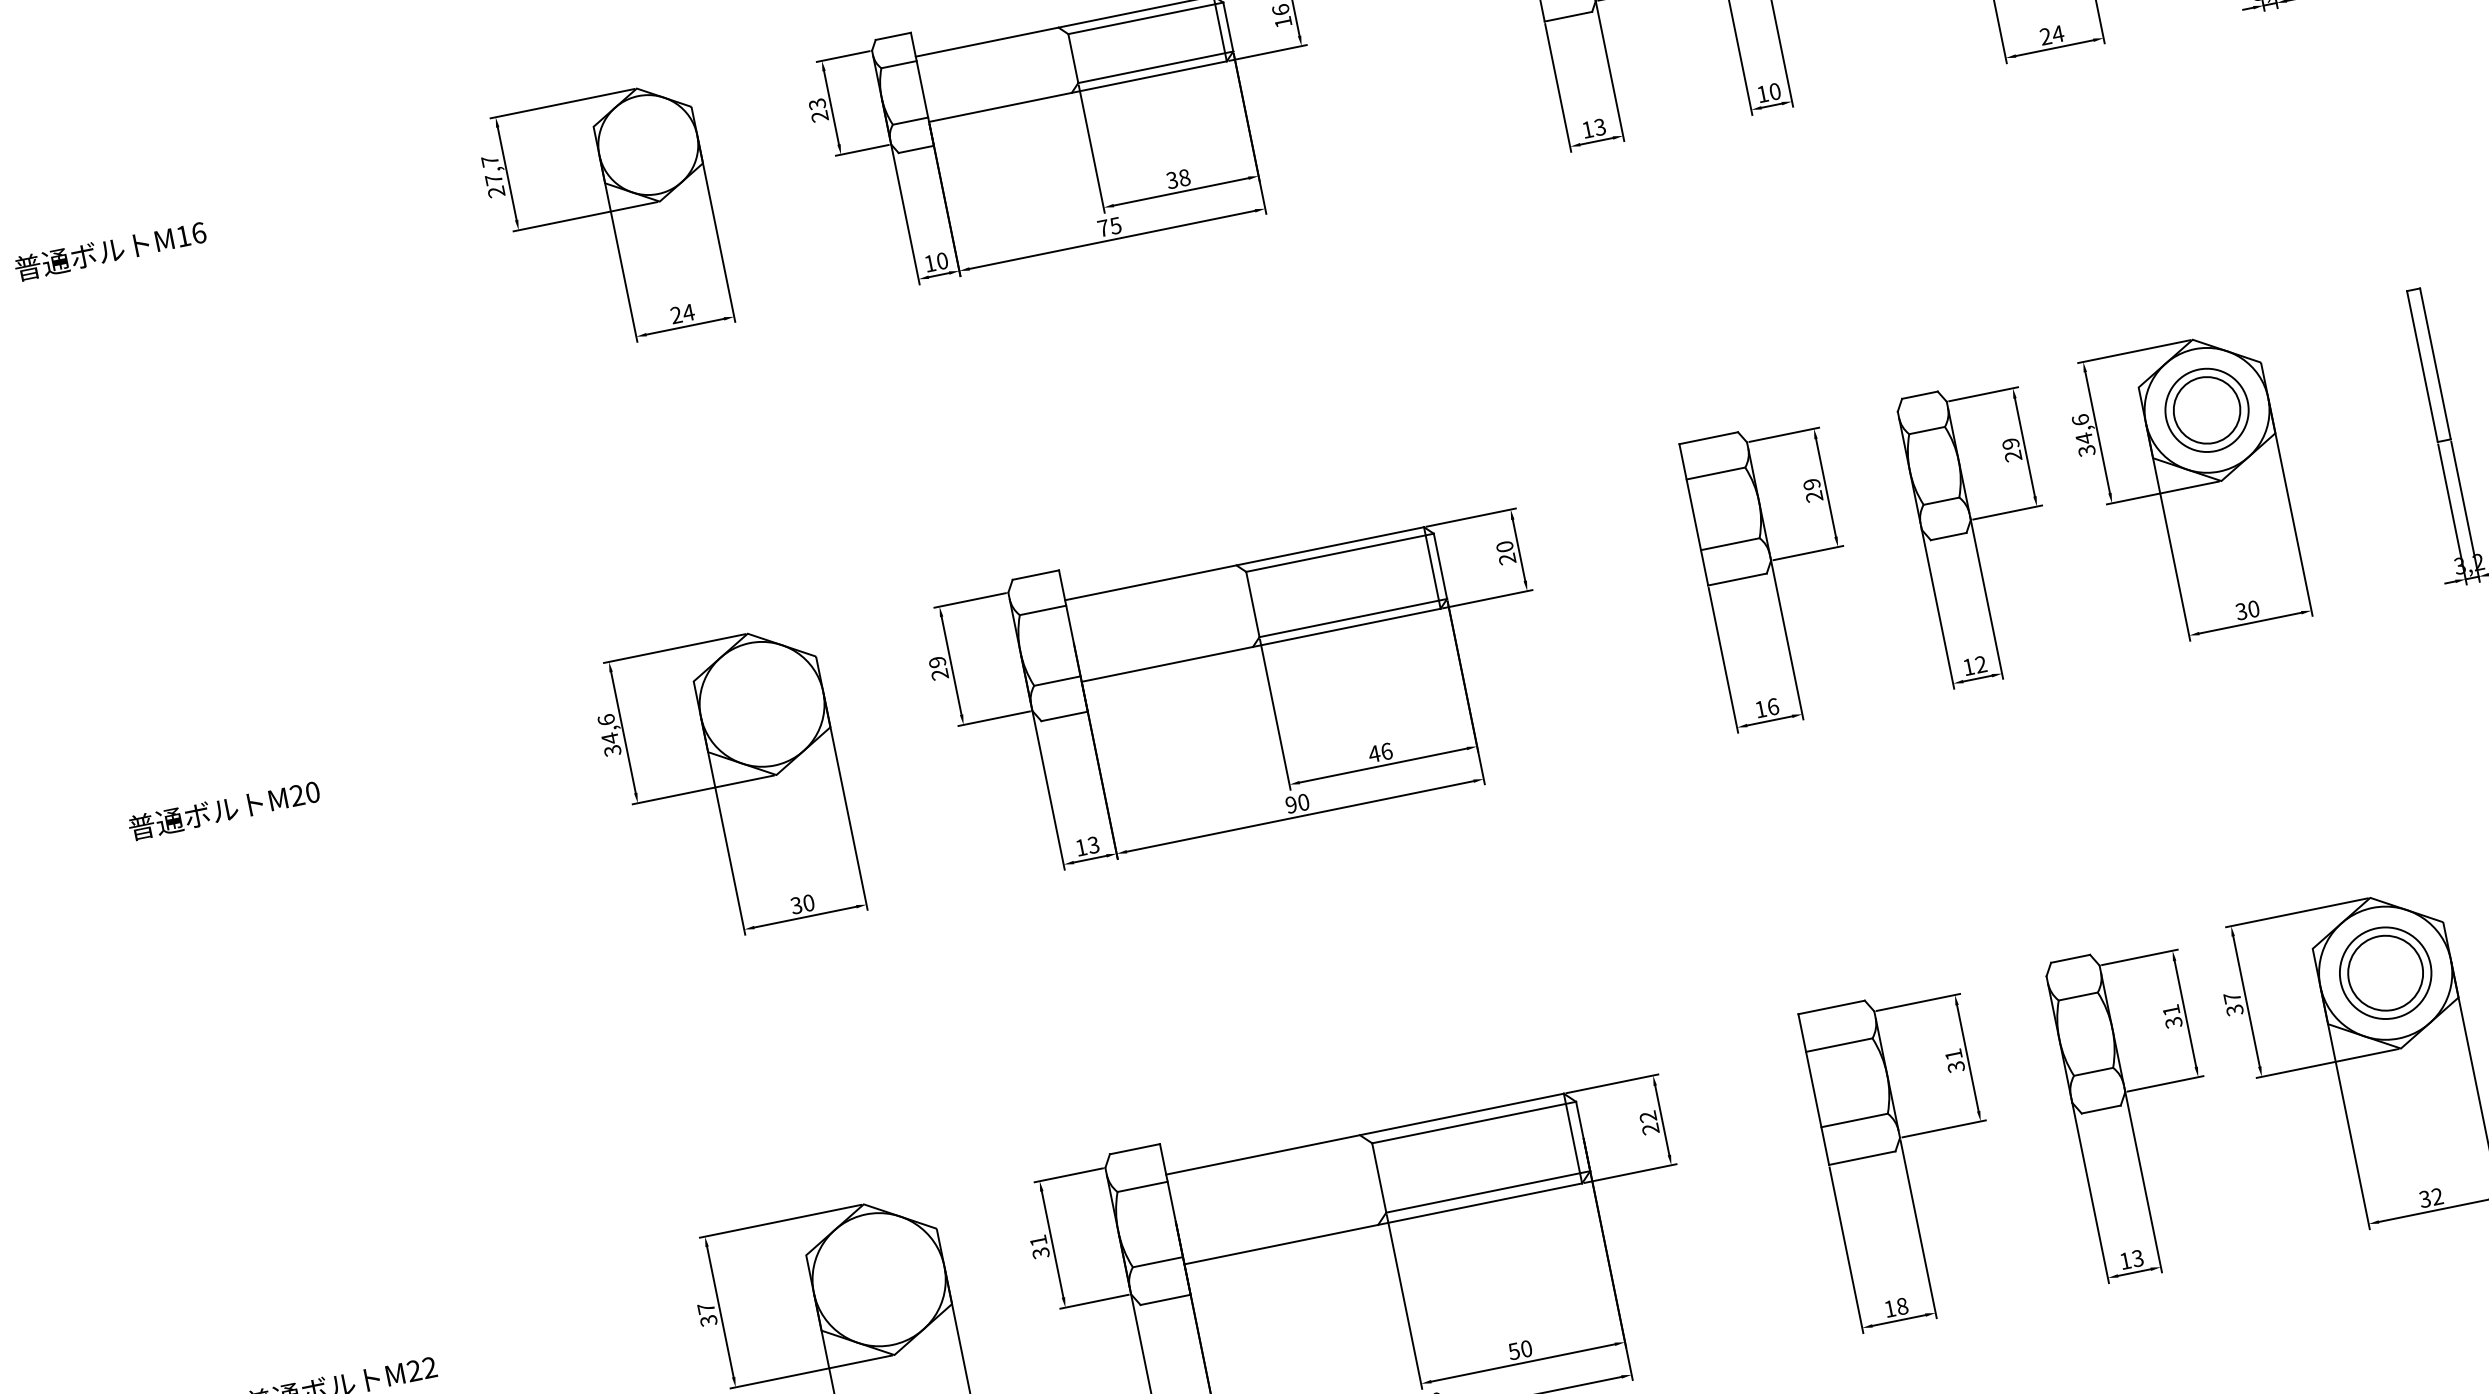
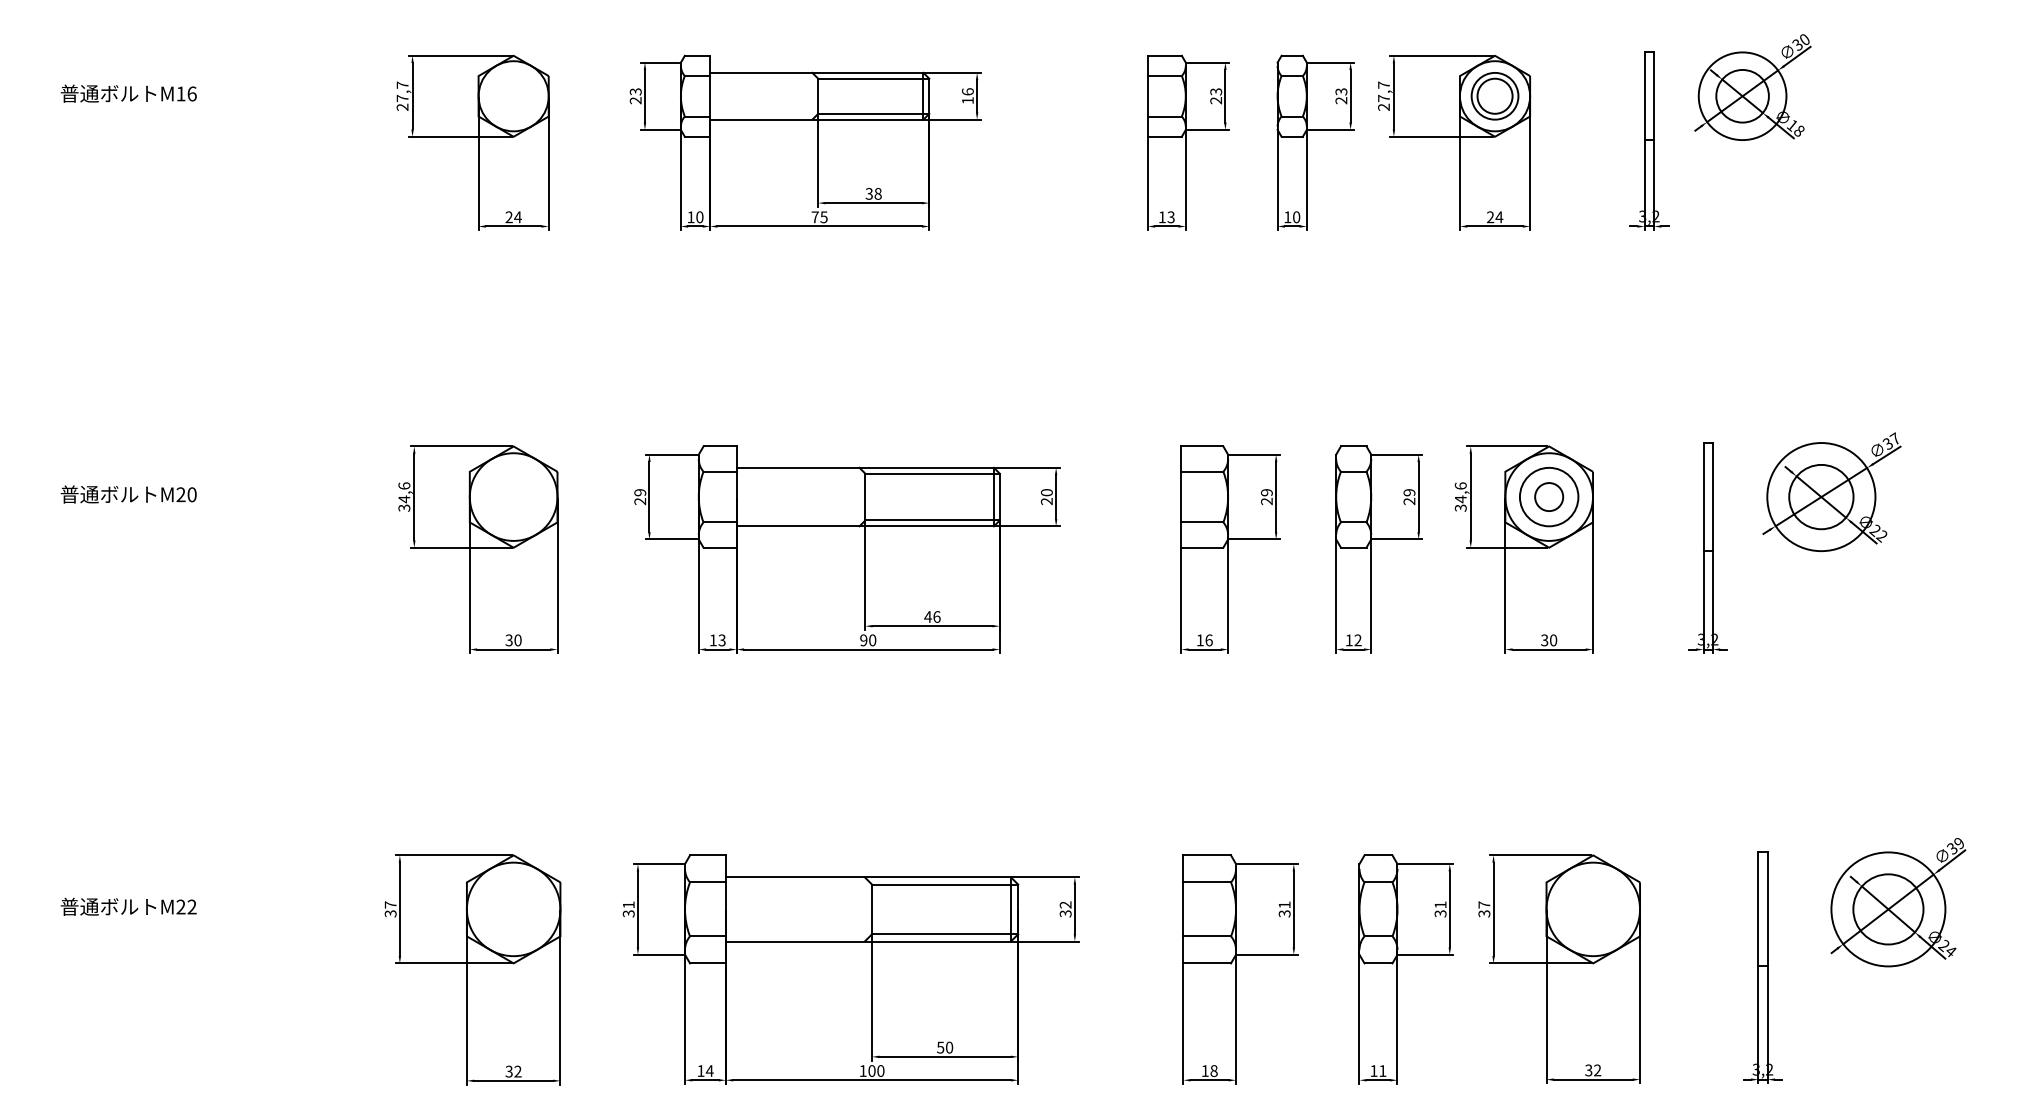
circle: (2205, 409) -> (1548, 496), size x0.6
part: (2385, 973) -> (1593, 909), removed
text: (1650, 1128) -> (1065, 913), 22 -> 32
text: (2137, 1257) -> (1382, 1070), 13 -> 11

